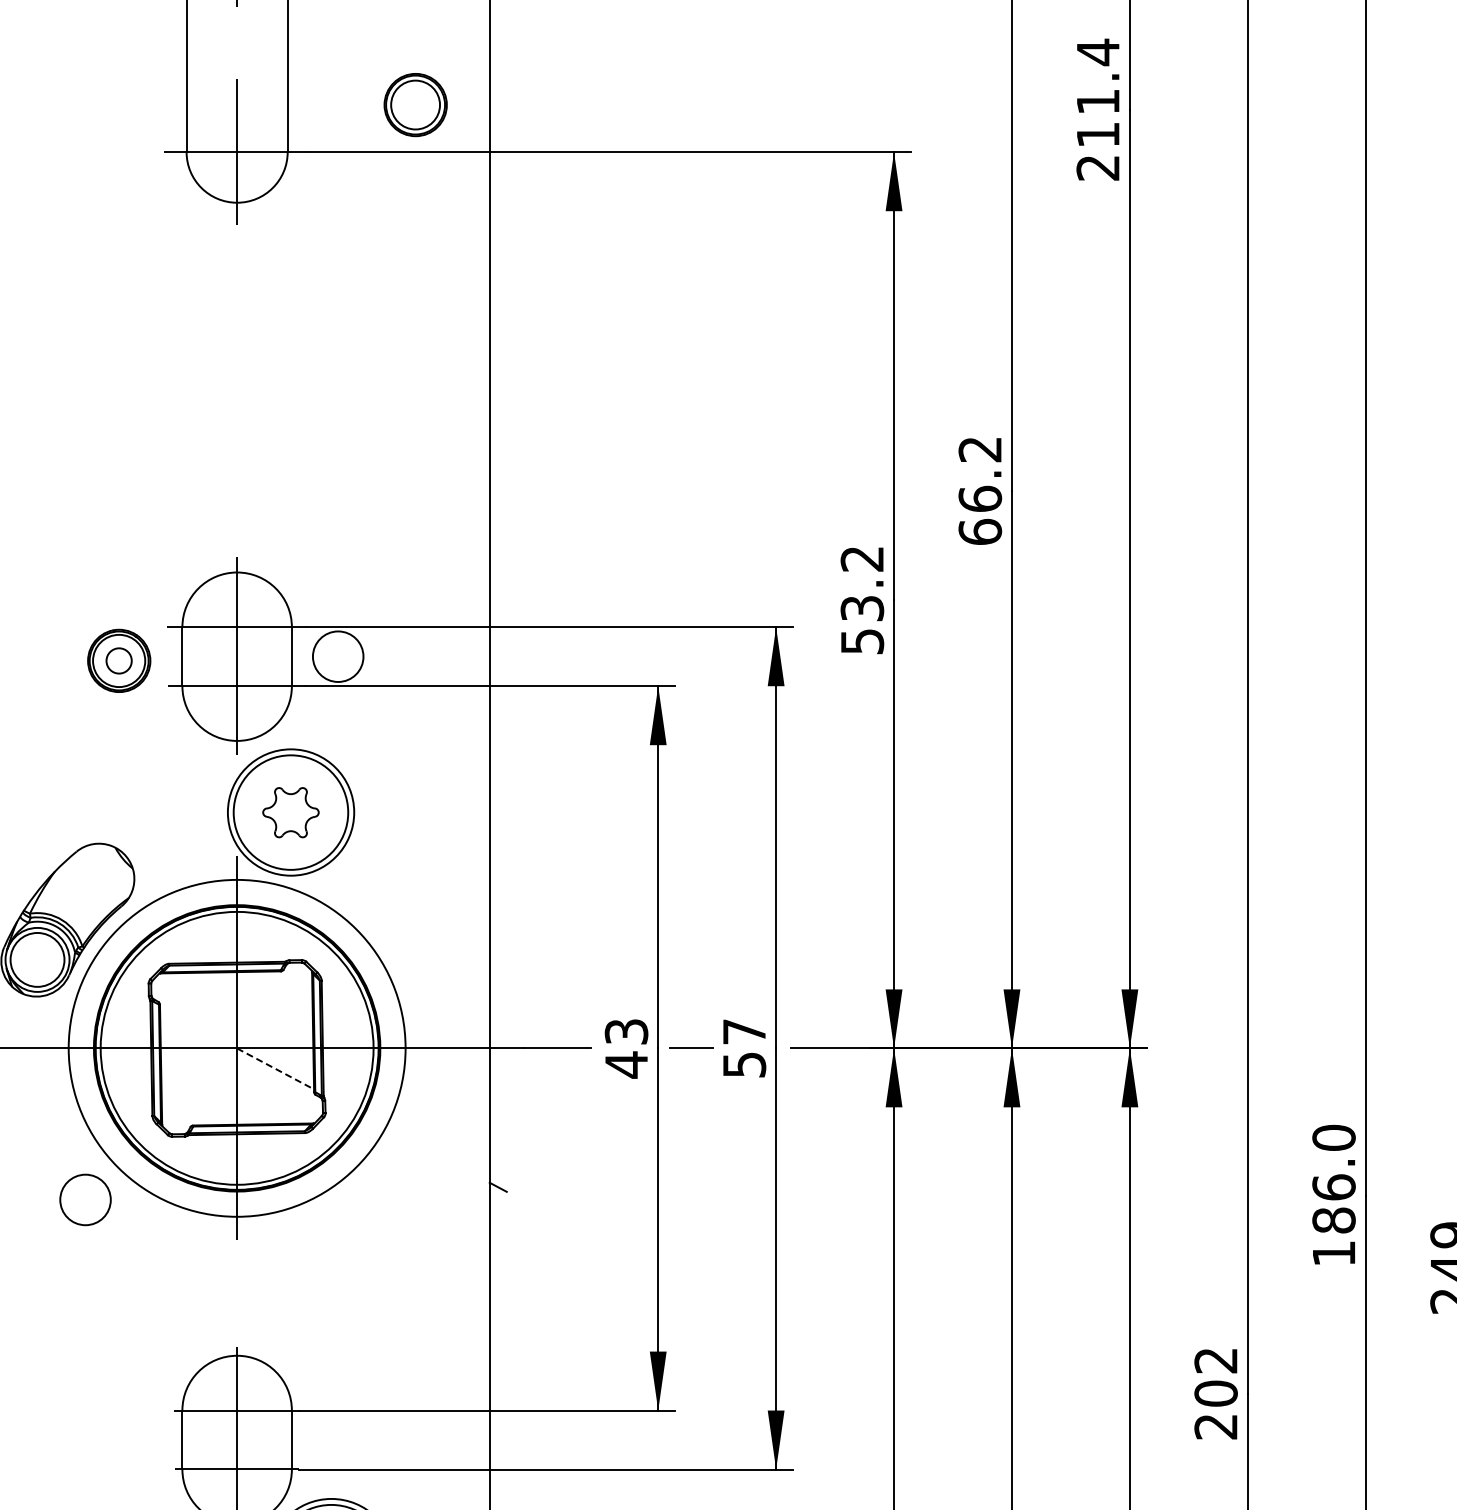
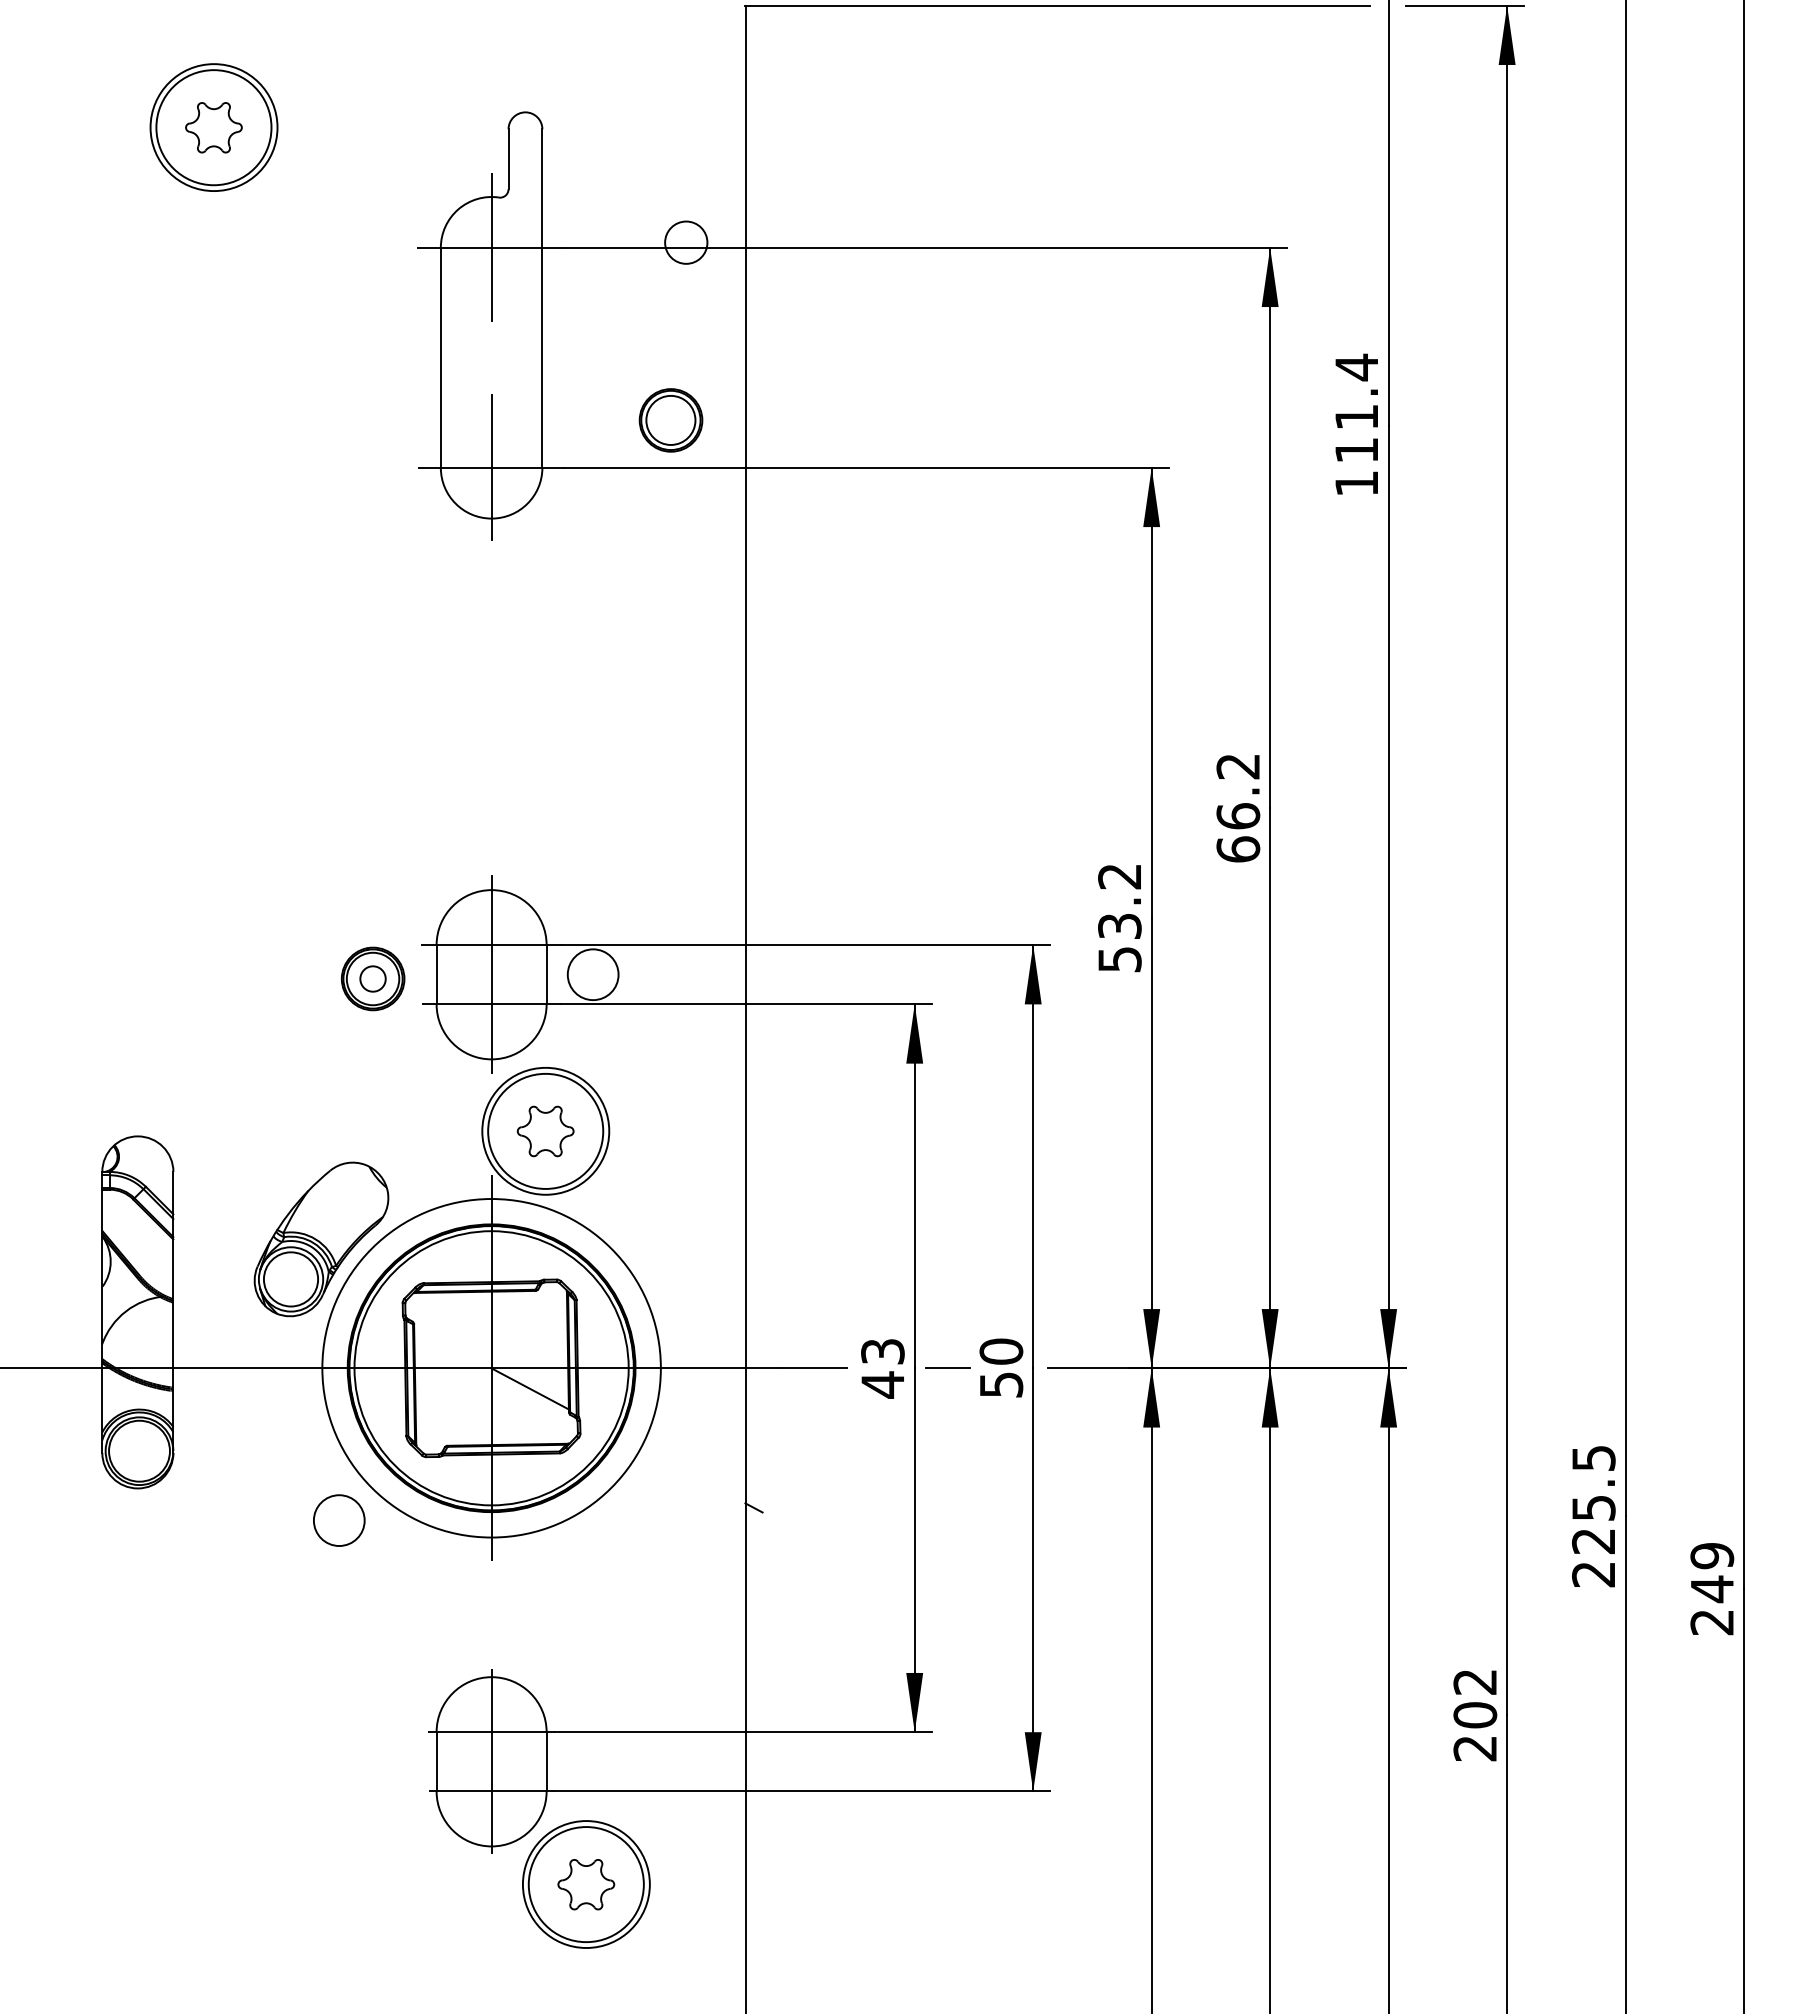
text: (1097, 167) -> (1356, 483), 211.4 -> 111.4
text: (744, 1031) -> (1001, 1351), 57 -> 50
line: (275, 1068) -> (530, 1388), dashed -> solid
text: (1333, 1195) -> (1593, 1516), 186.0 -> 225.5

